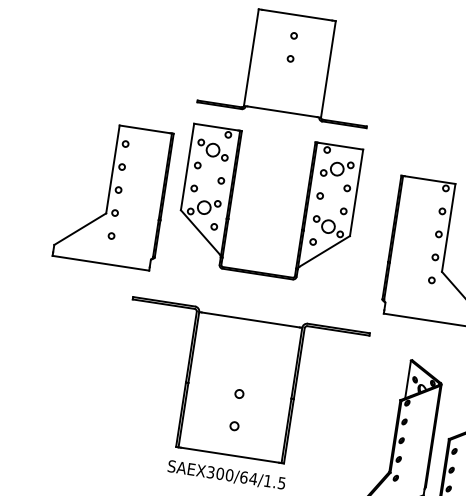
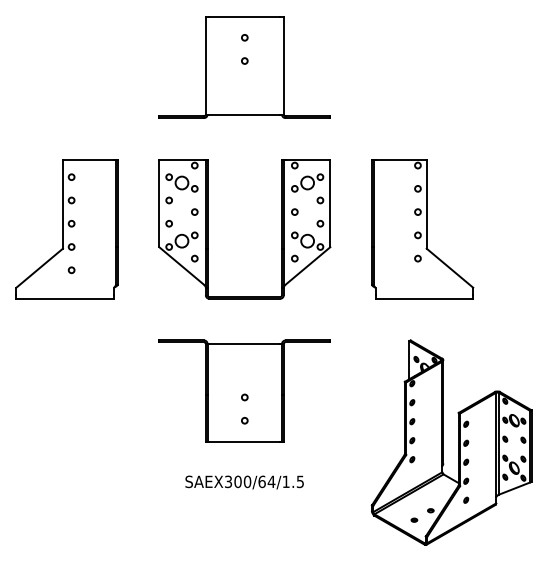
part: (112, 194) -> (66, 229), moved
part: (232, 200) -> (208, 229), moved
part: (240, 384) -> (244, 390), size x0.71

